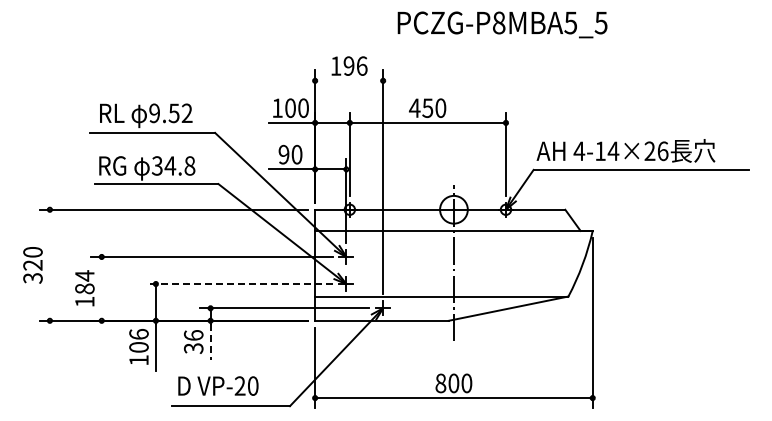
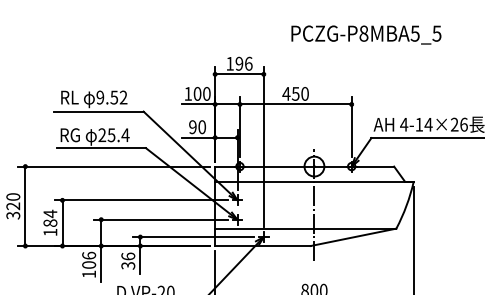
text: (502, 24) -> (366, 34), moved
line: (349, 80) -> (239, 74), added
text: (173, 165) -> (113, 134), 34.8 -> 25.4
line: (49, 264) -> (25, 205), added
line: (238, 284) -> (160, 220), dashed -> solid
line: (101, 288) -> (62, 222), added
line: (210, 342) -> (140, 261), dashed -> solid

